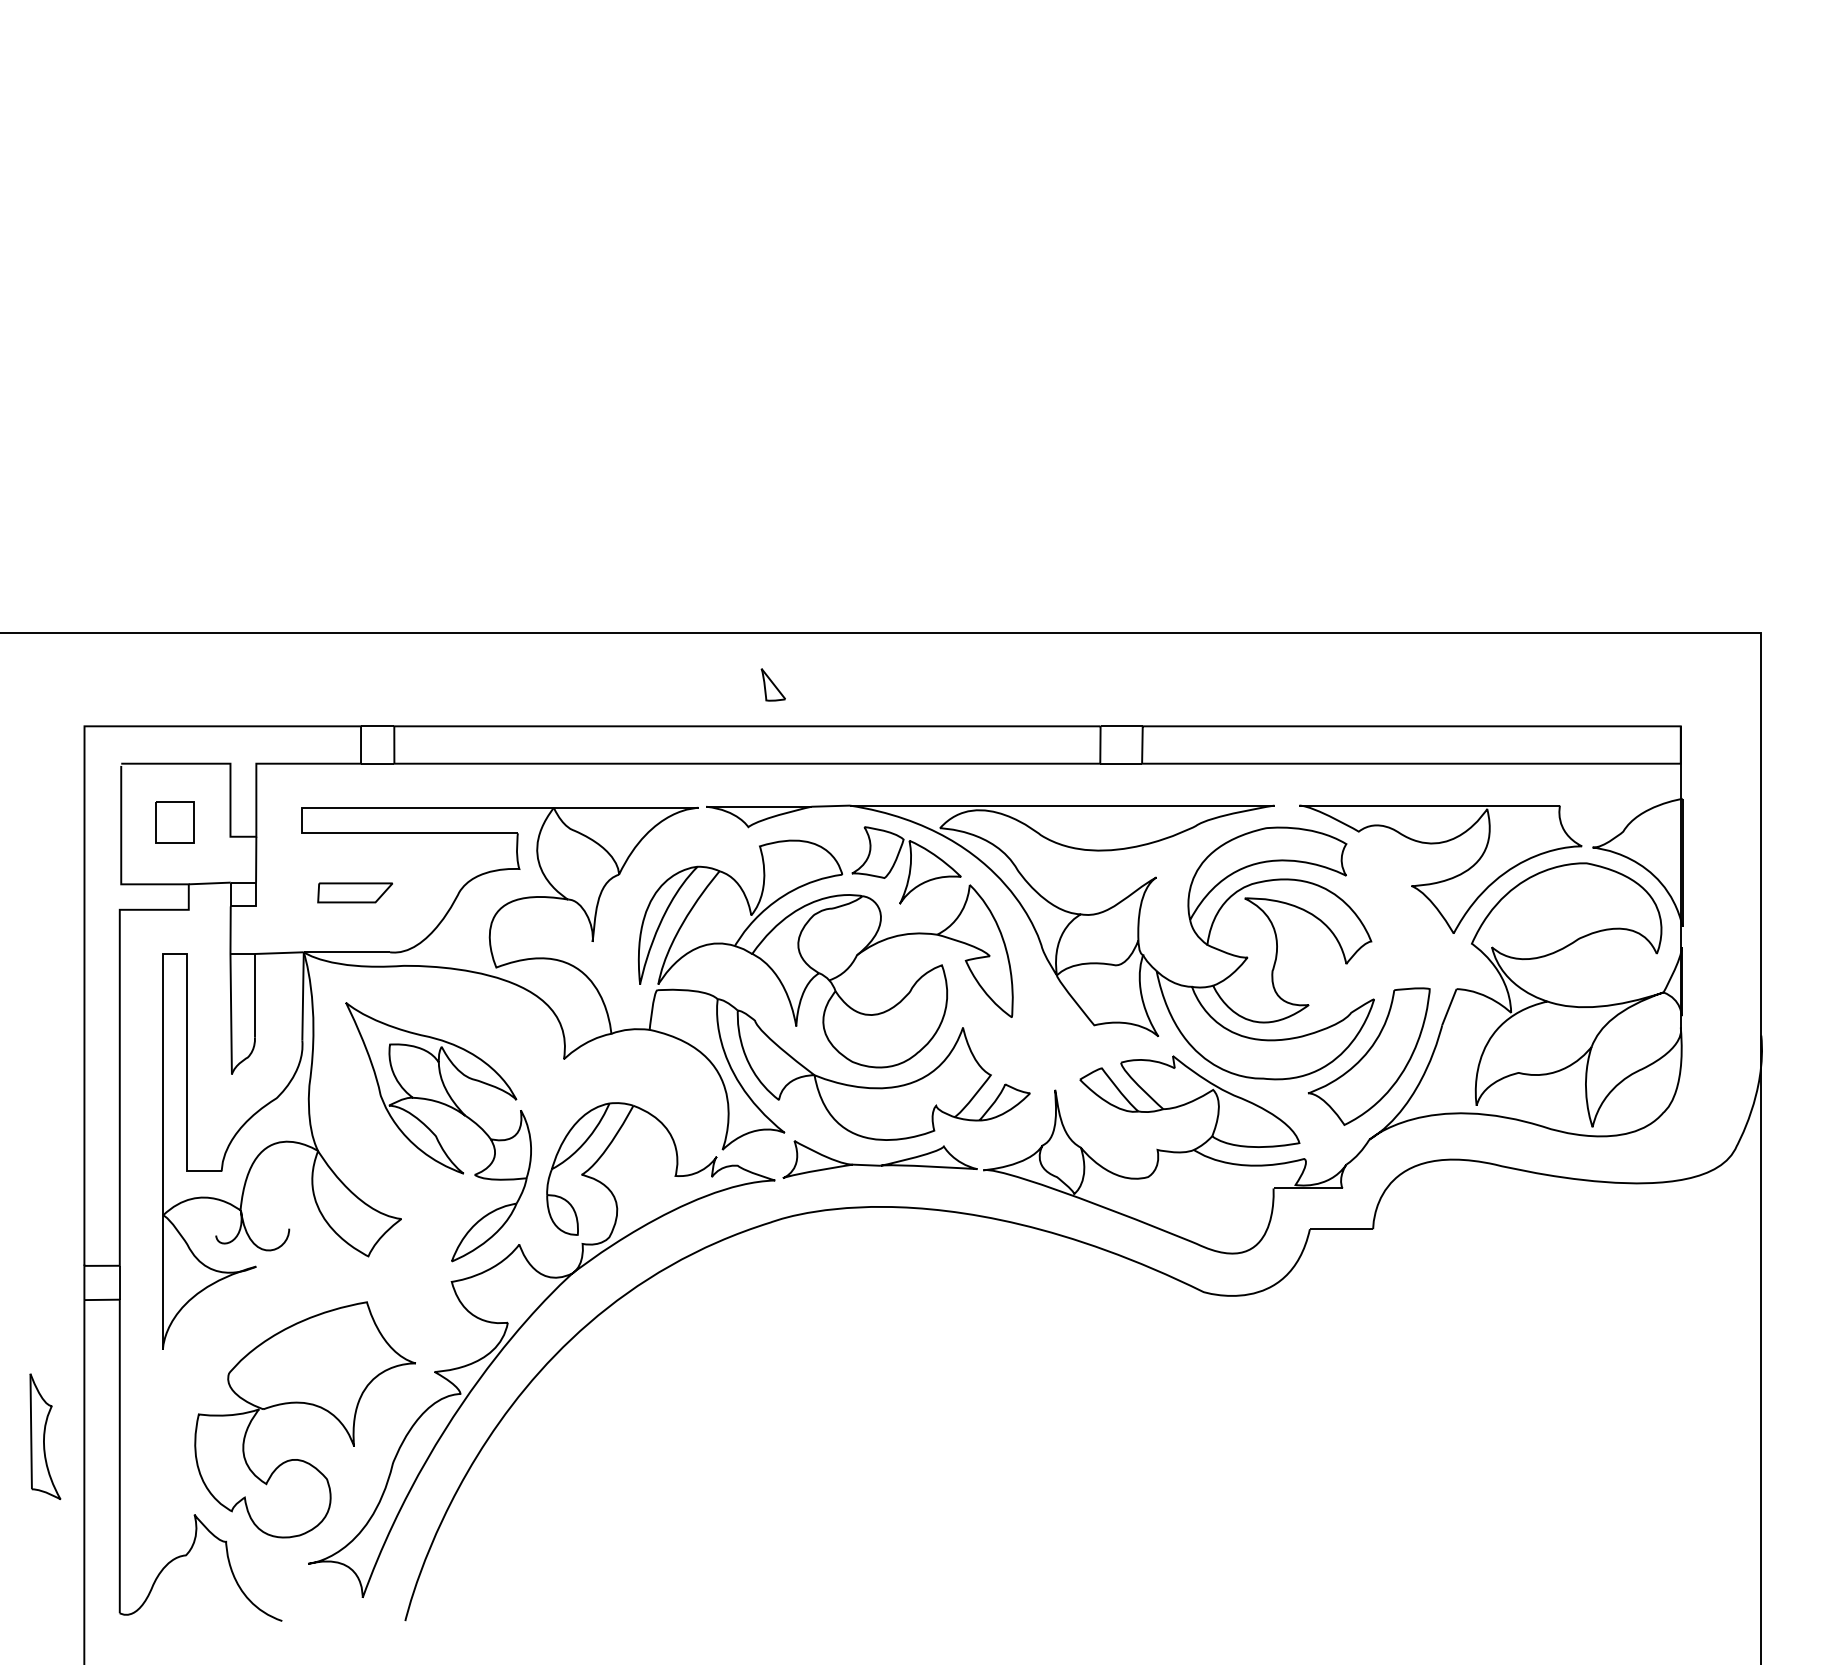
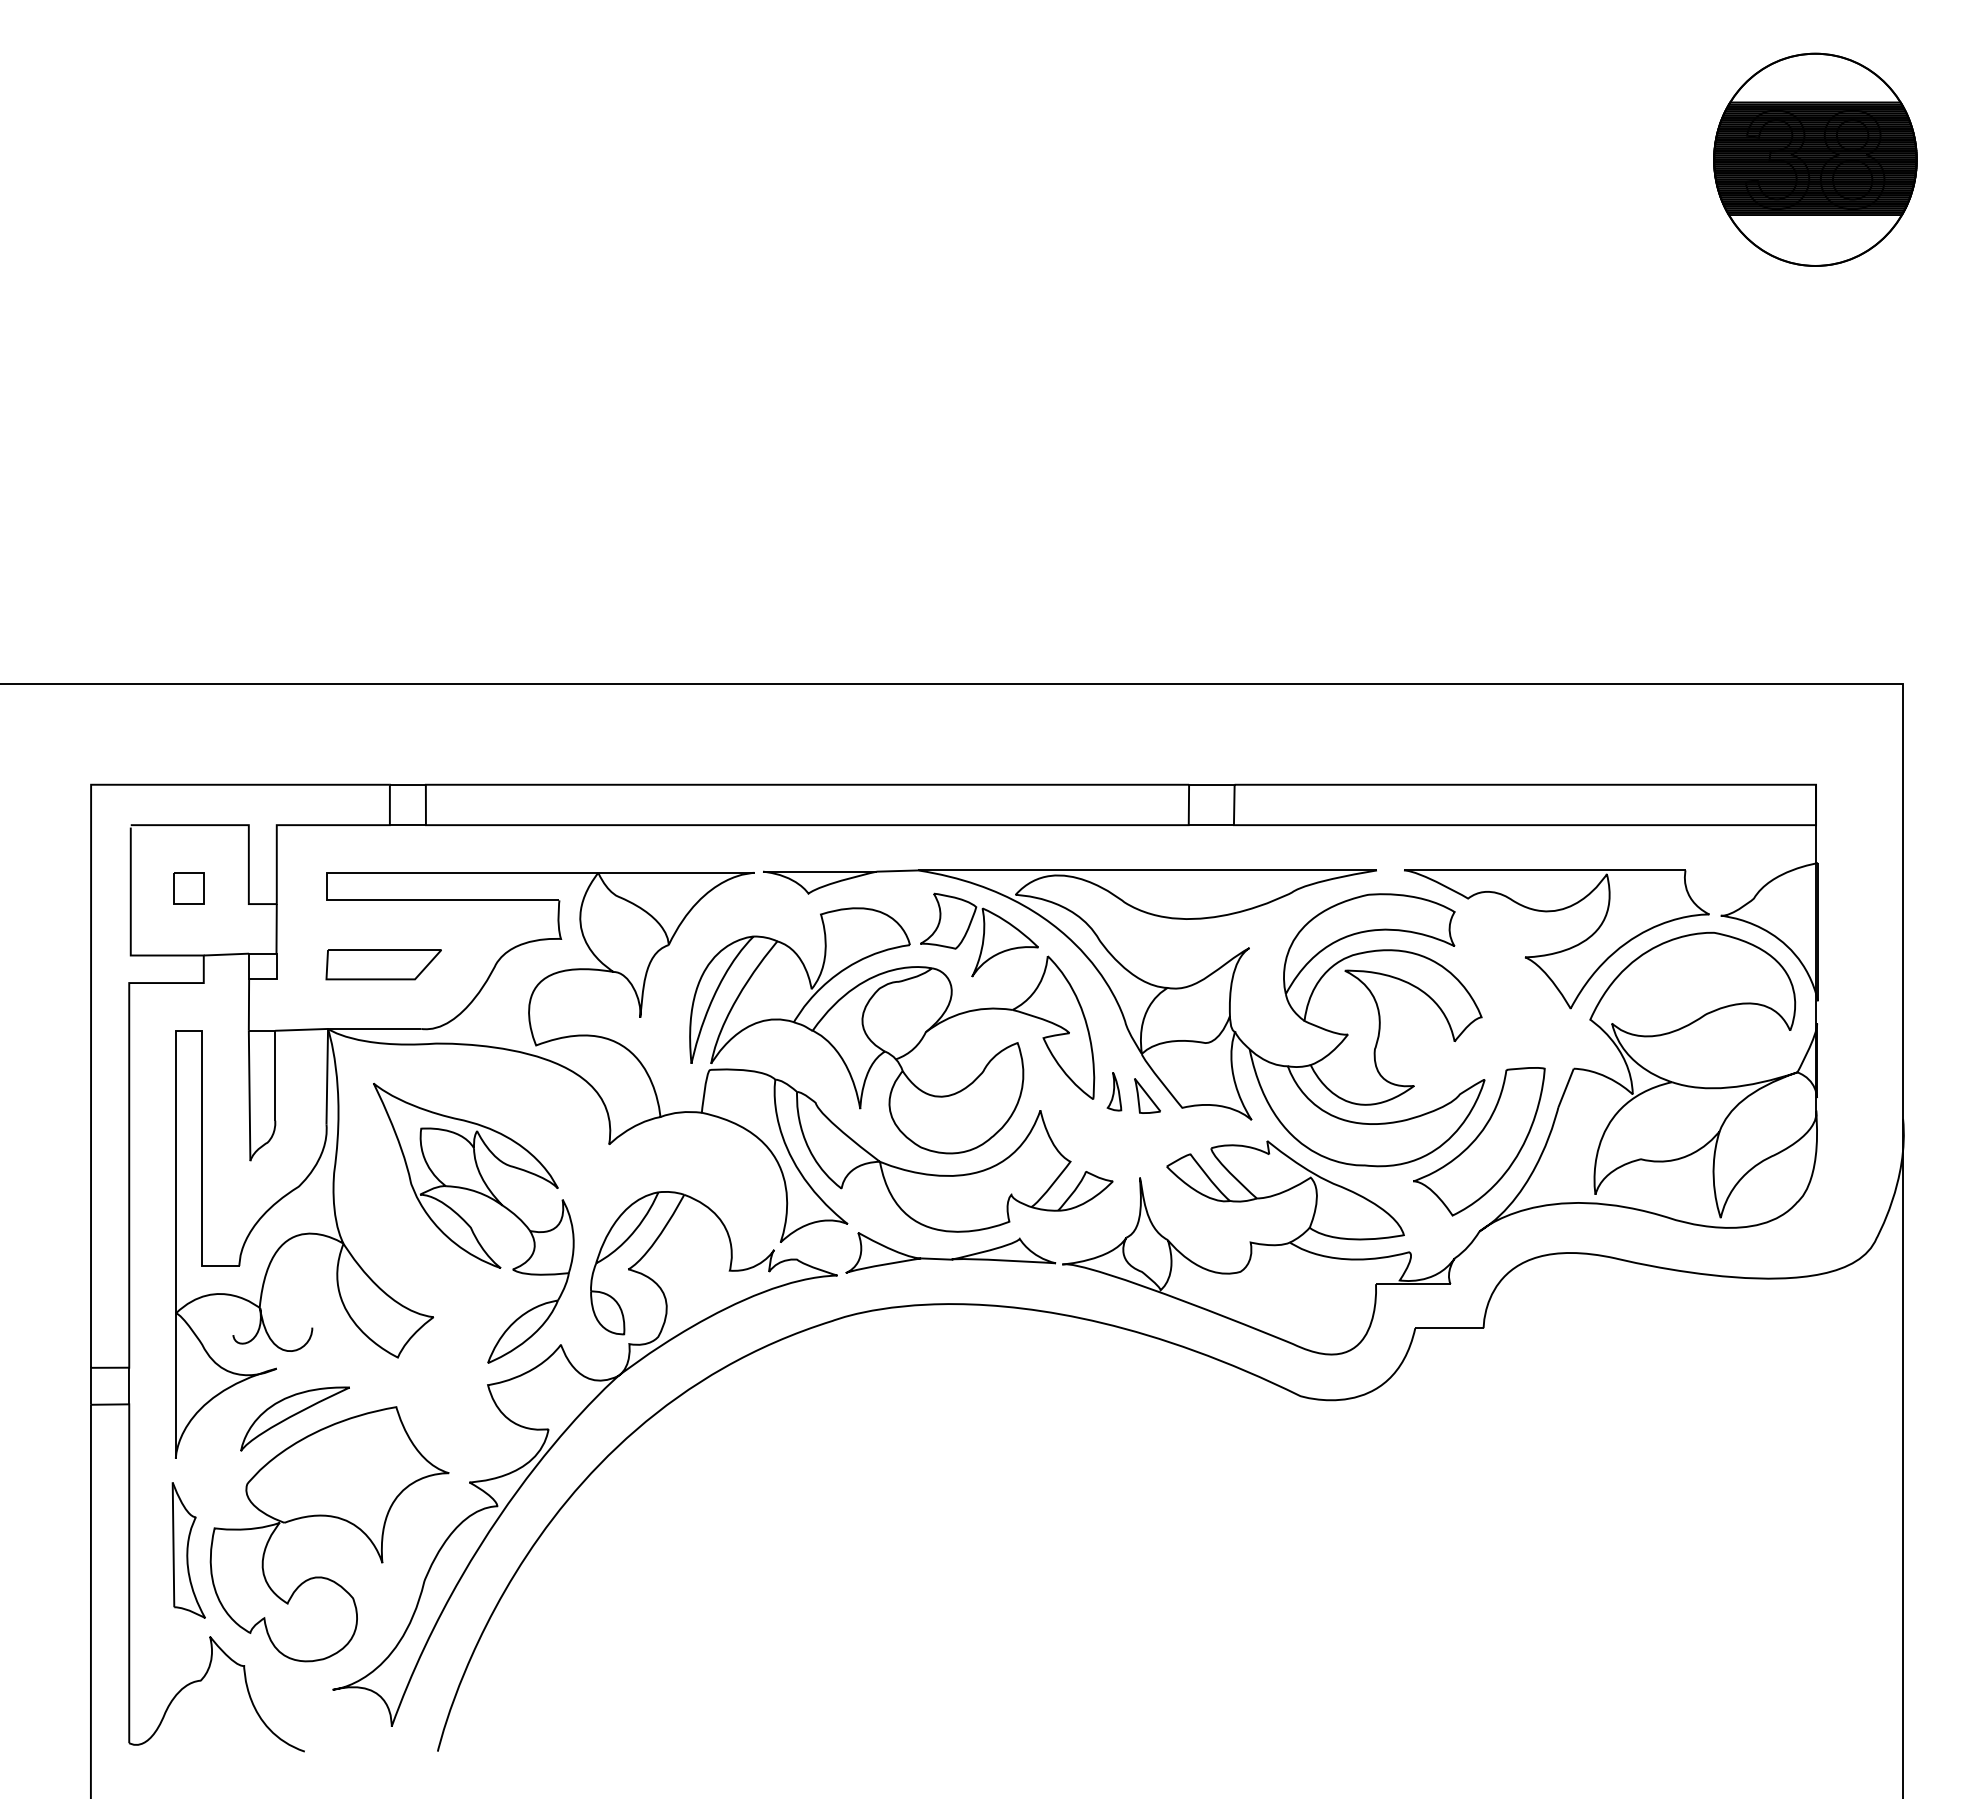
part: (1680, 147) -> (1815, 159), added
part: (773, 684) -> (1147, 1095), moved
part: (174, 822) -> (188, 888), size x0.71
part: (355, 892) -> (383, 964), size x1.43
part: (1031, 1010) -> (1114, 1091), added
part: (272, 1312) -> (294, 1418), added
part: (45, 1436) -> (188, 1550), moved

